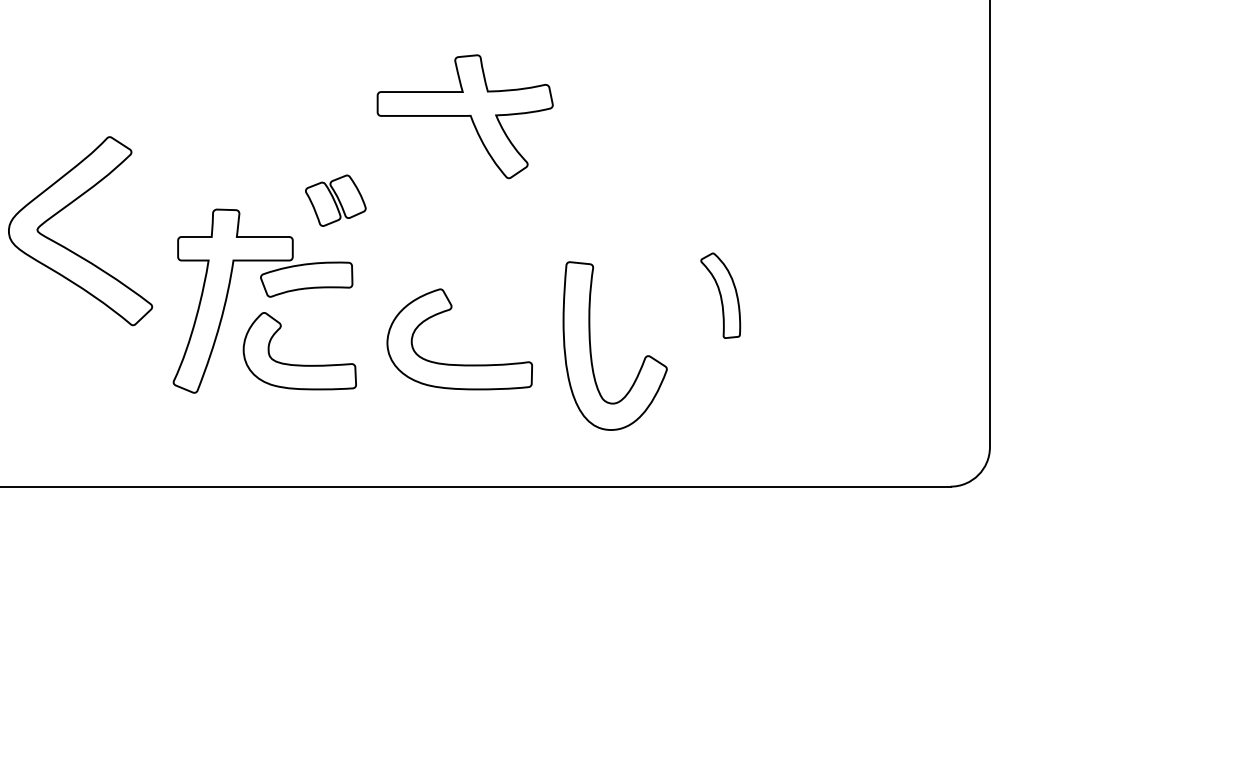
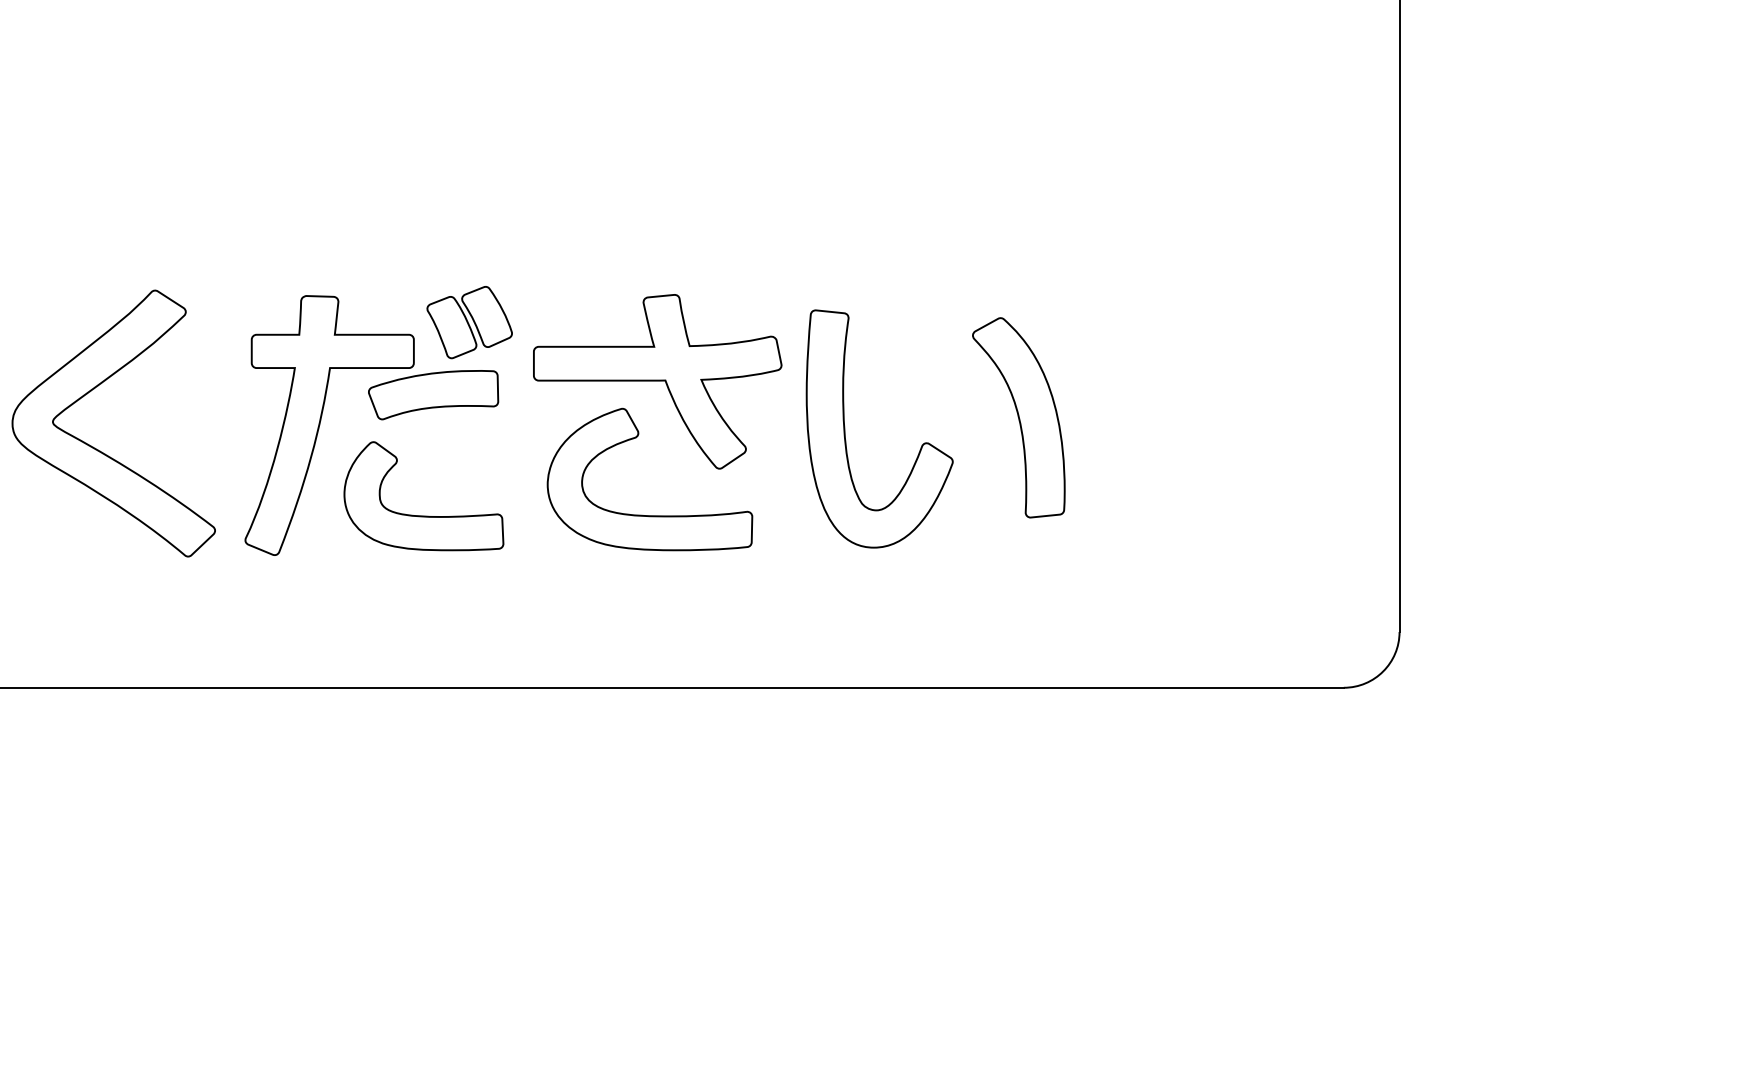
part: (465, 116) -> (657, 381), moved
part: (335, 200) -> (469, 322), moved
part: (71, 250) -> (100, 450), moved
part: (720, 295) -> (1018, 417), size x1.67
part: (591, 345) -> (845, 428), moved

